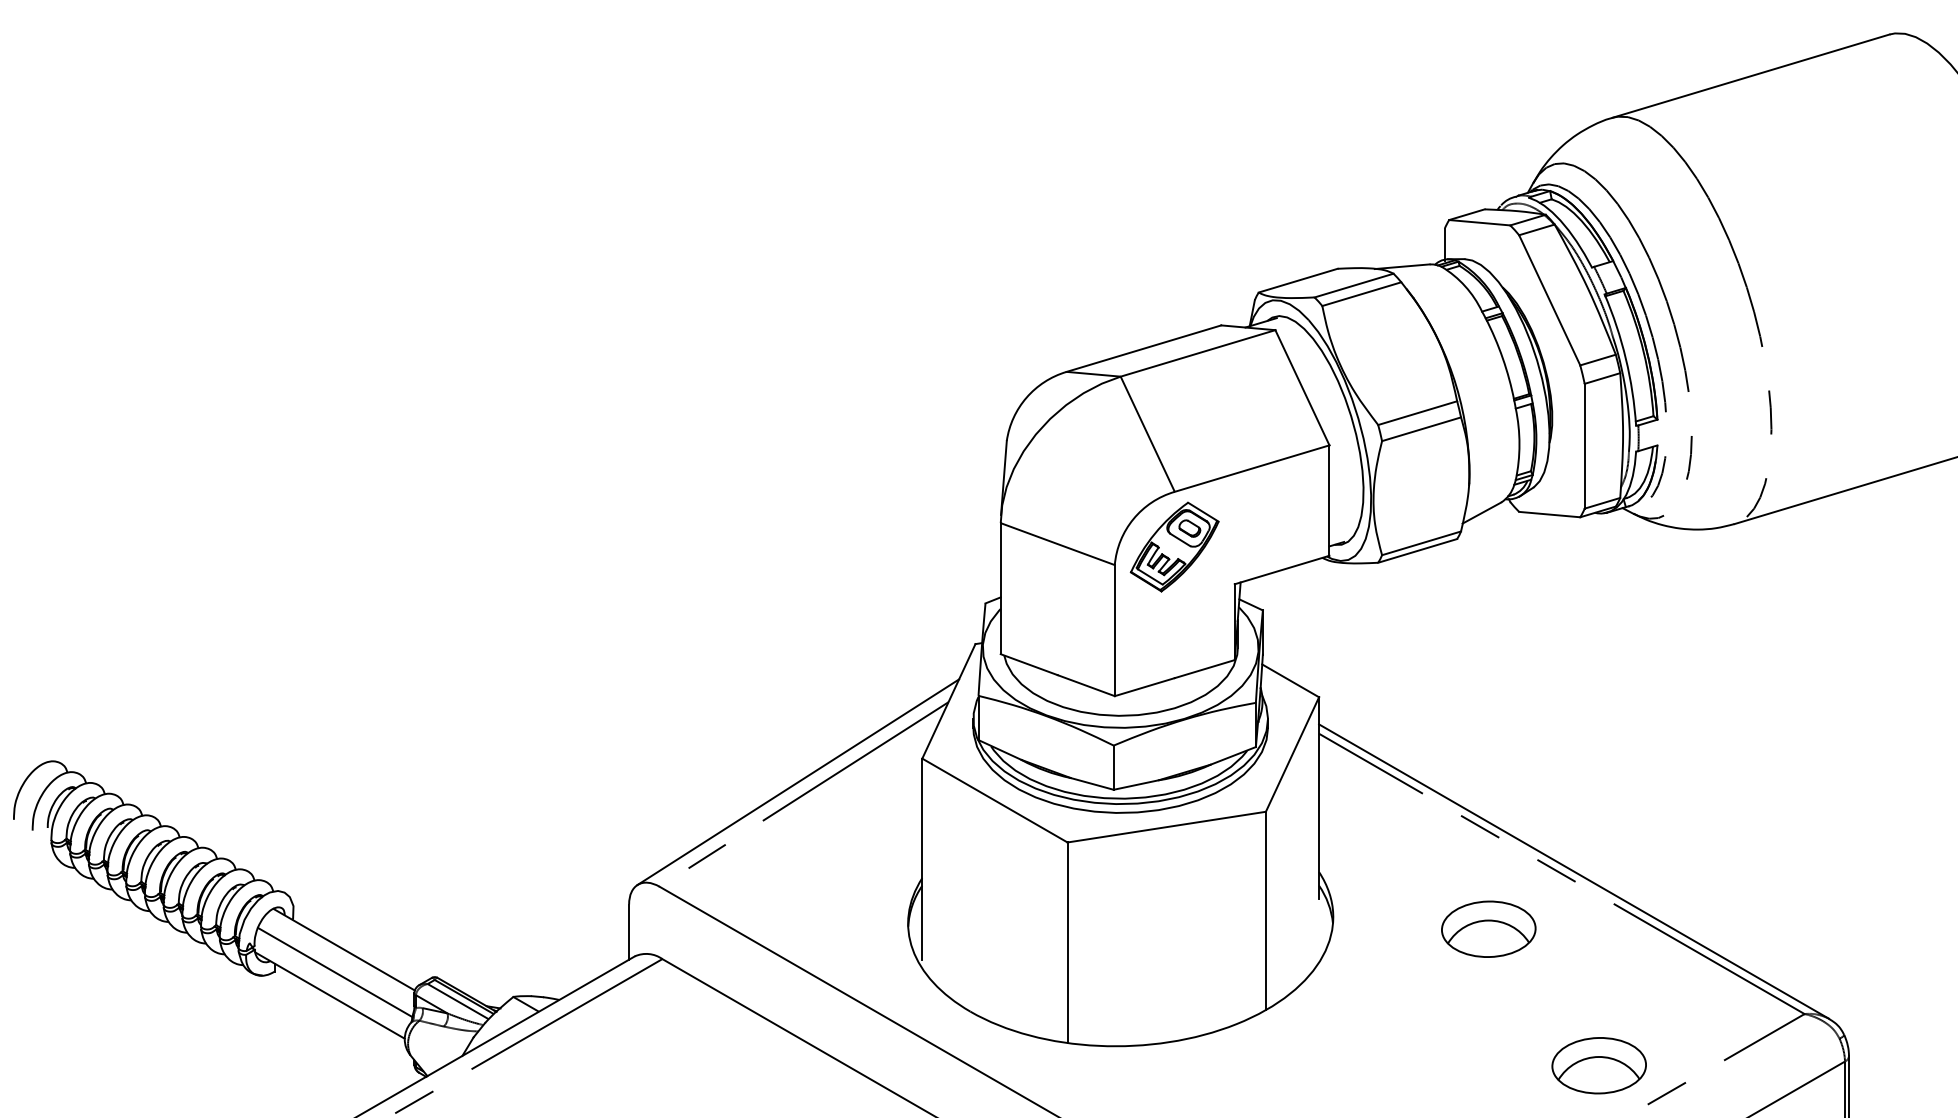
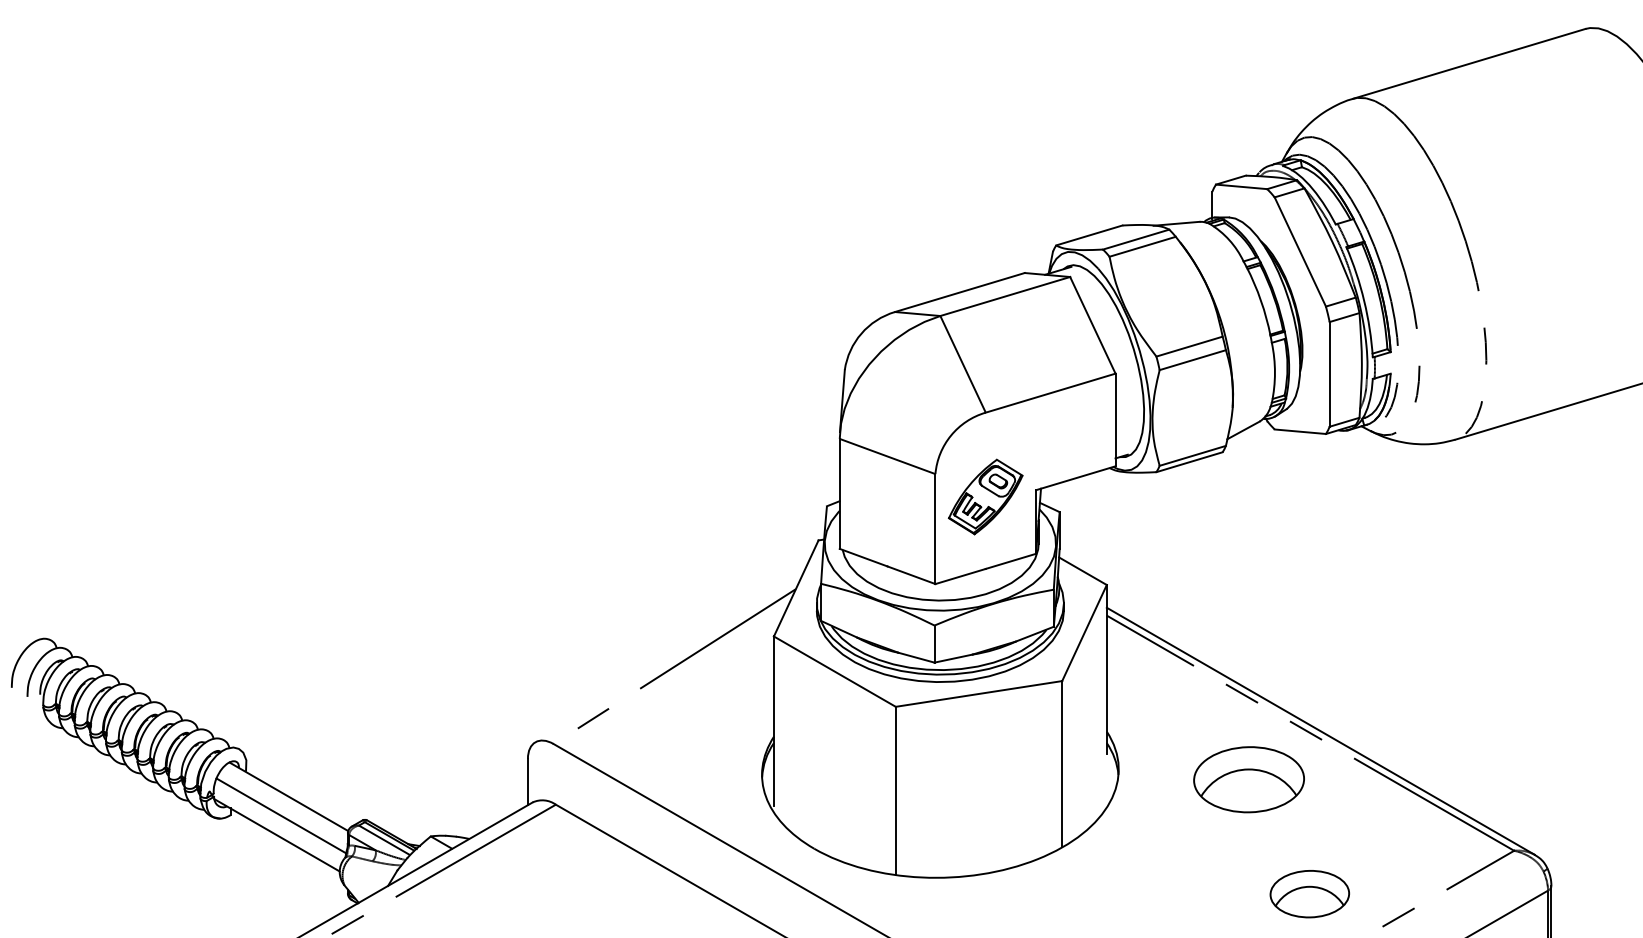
part: (1174, 546) -> (985, 496), moved
line: (797, 782) -> (669, 656), removed
part: (1489, 929) -> (1249, 779), size x1.4
part: (1598, 1066) -> (1309, 894), moved

